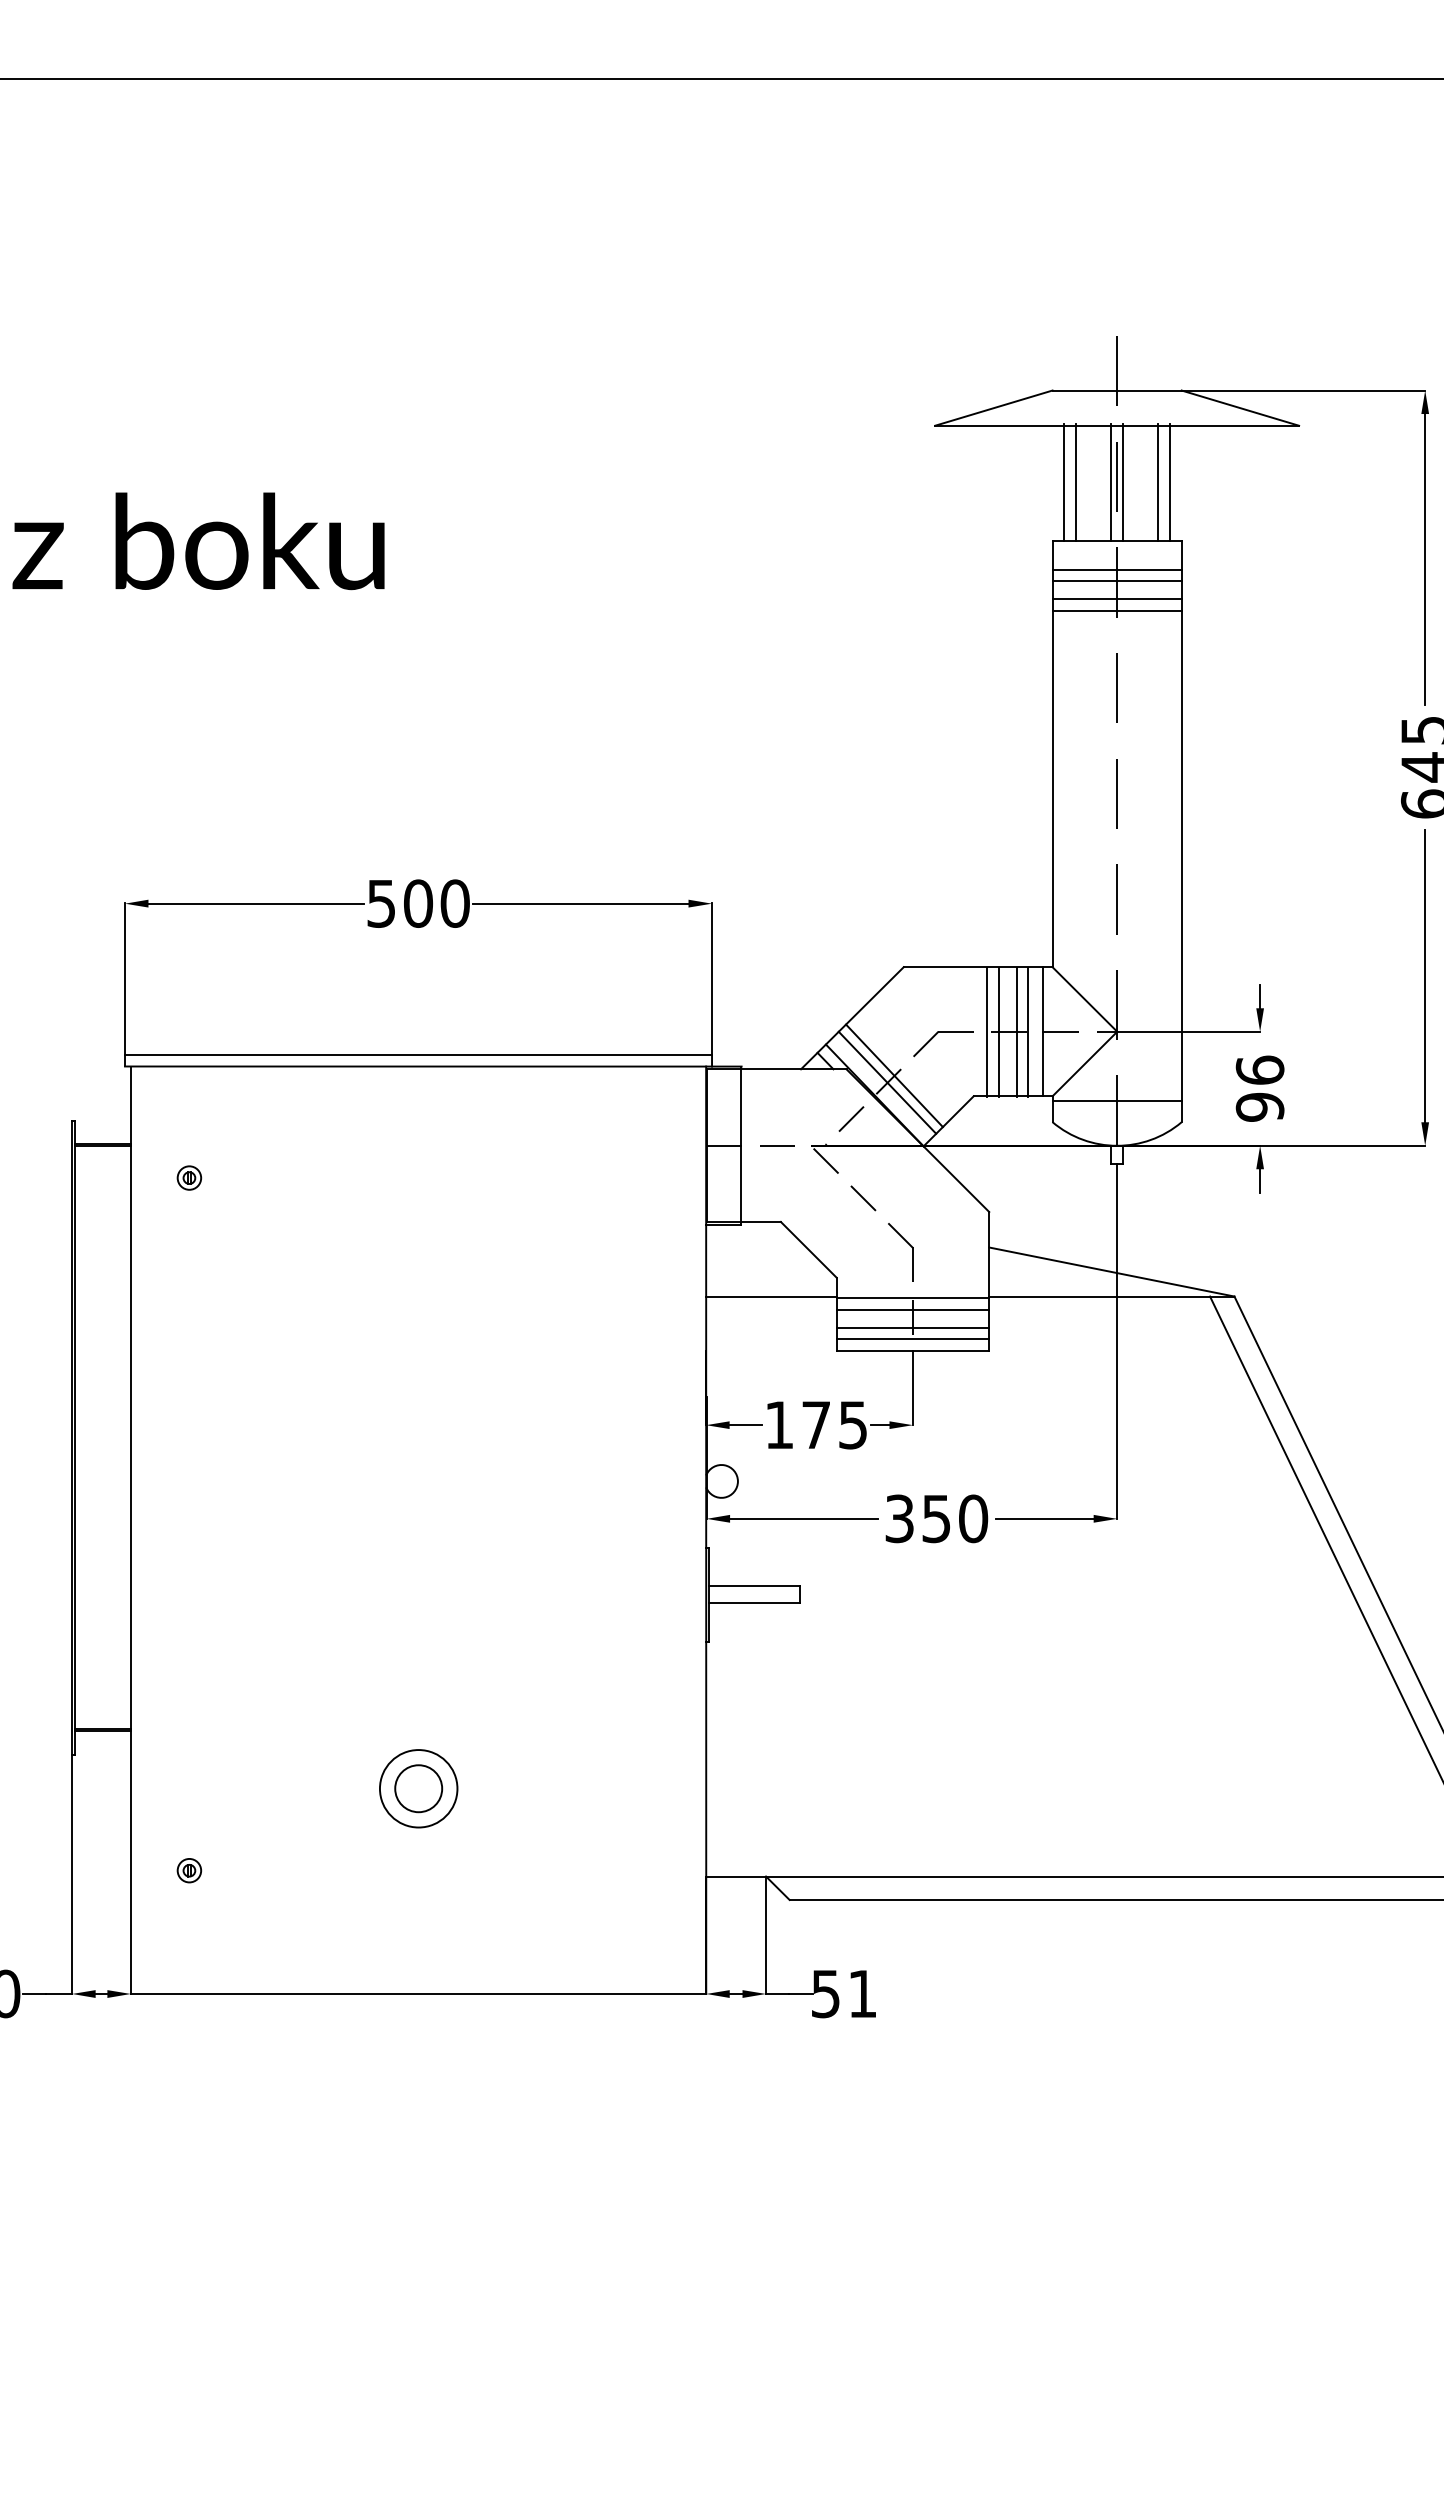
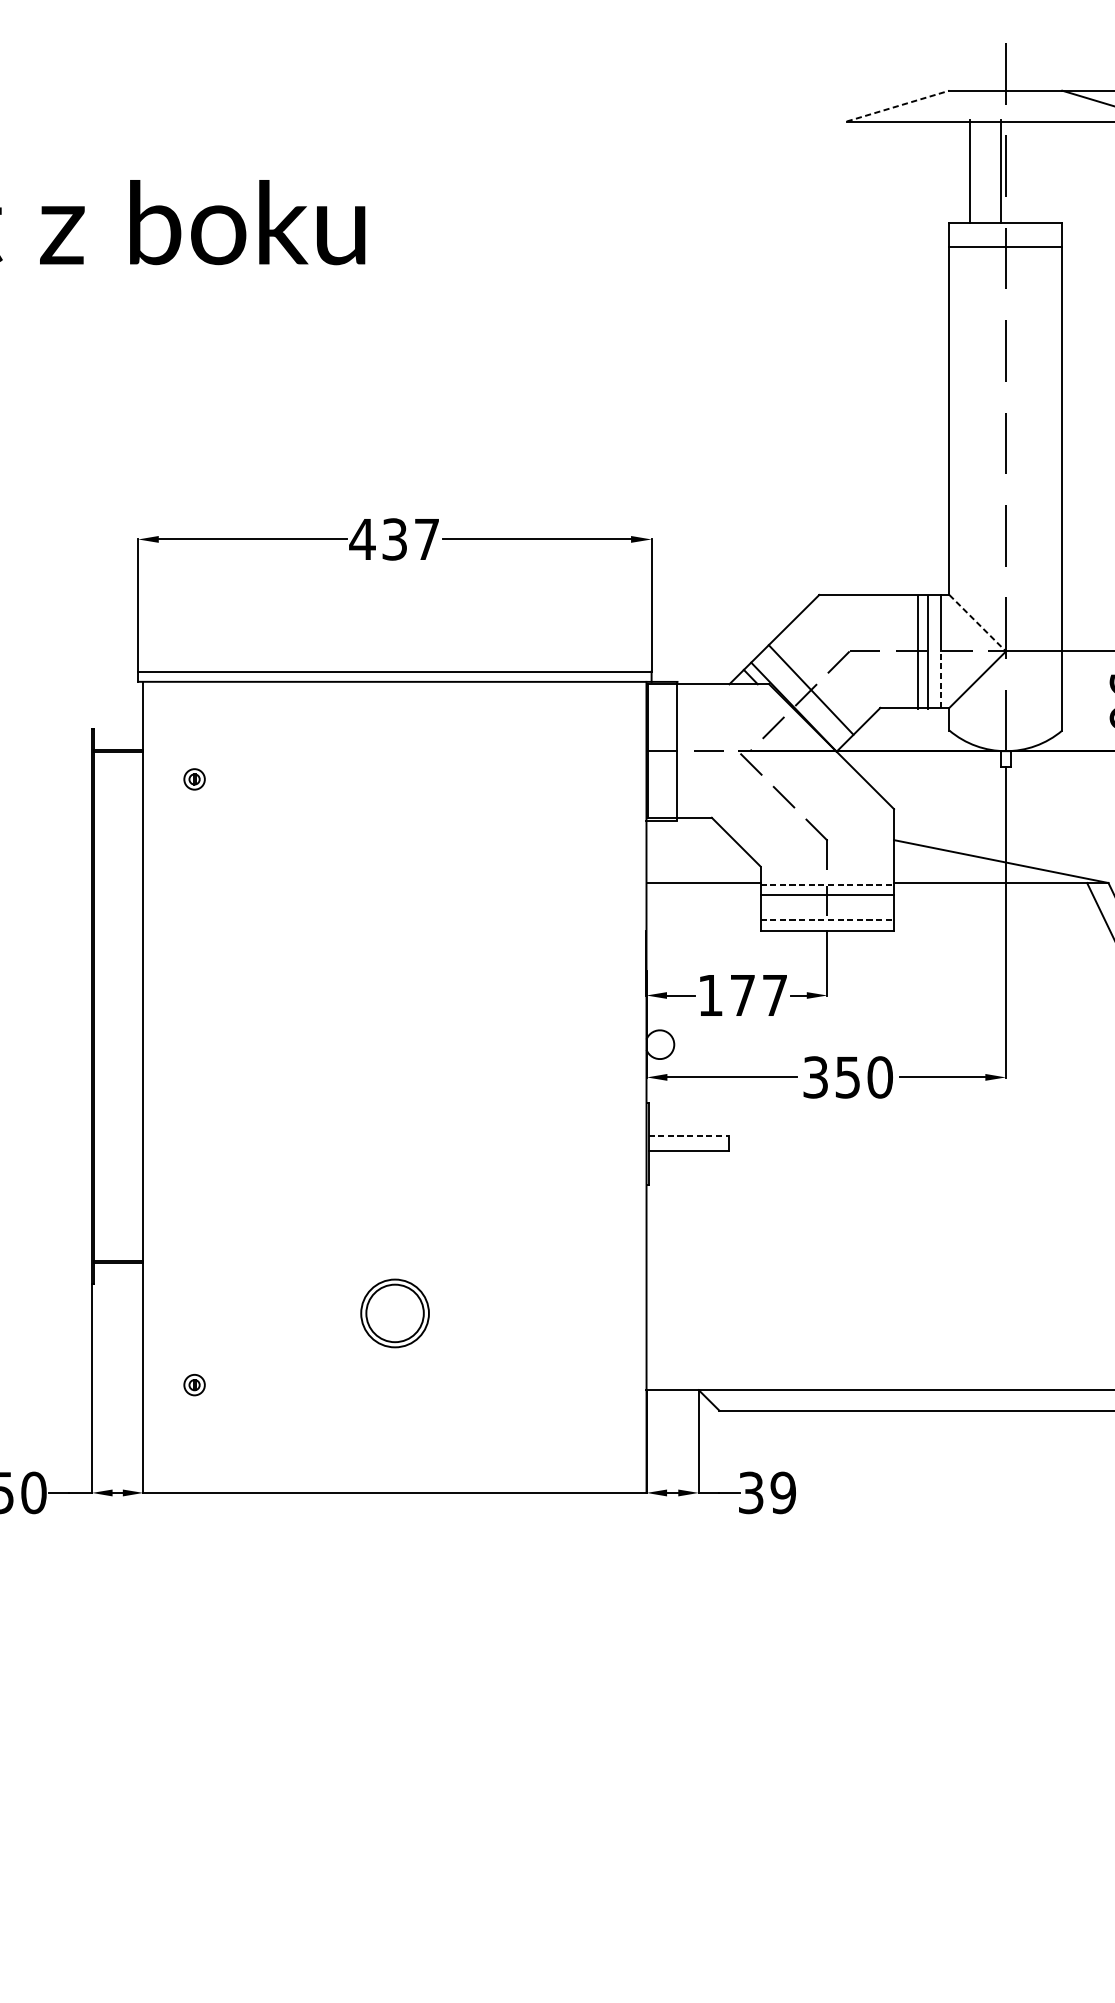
line: (994, 408) -> (898, 106), solid -> dashed
line: (1064, 482) -> (959, 171), removed
line: (1122, 482) -> (1010, 171), removed
line: (1158, 482) -> (1042, 171), removed
line: (1169, 482) -> (1051, 171), removed
line: (1116, 581) -> (1005, 257), removed
line: (1116, 599) -> (1005, 273), removed
line: (1116, 610) -> (1005, 283), removed
text: (417, 903) -> (394, 539), 500 -> 437
line: (1084, 999) -> (977, 623), solid -> dashed
line: (987, 1032) -> (892, 652), removed
line: (998, 1032) -> (902, 652), removed
line: (1042, 1063) -> (940, 679), solid -> dashed
line: (887, 1082) -> (805, 695), removed
line: (1116, 1100) -> (1005, 711), removed
line: (913, 1298) -> (827, 884), solid -> dashed
line: (912, 1327) -> (826, 910), removed
line: (913, 1339) -> (827, 920), solid -> dashed
text: (852, 1425) -> (774, 995), 175 -> 177
line: (754, 1585) -> (688, 1135), solid -> dashed
circle: (418, 1788) -> (394, 1313), size x1.4
text: (844, 1993) -> (767, 1492), 51 -> 39

